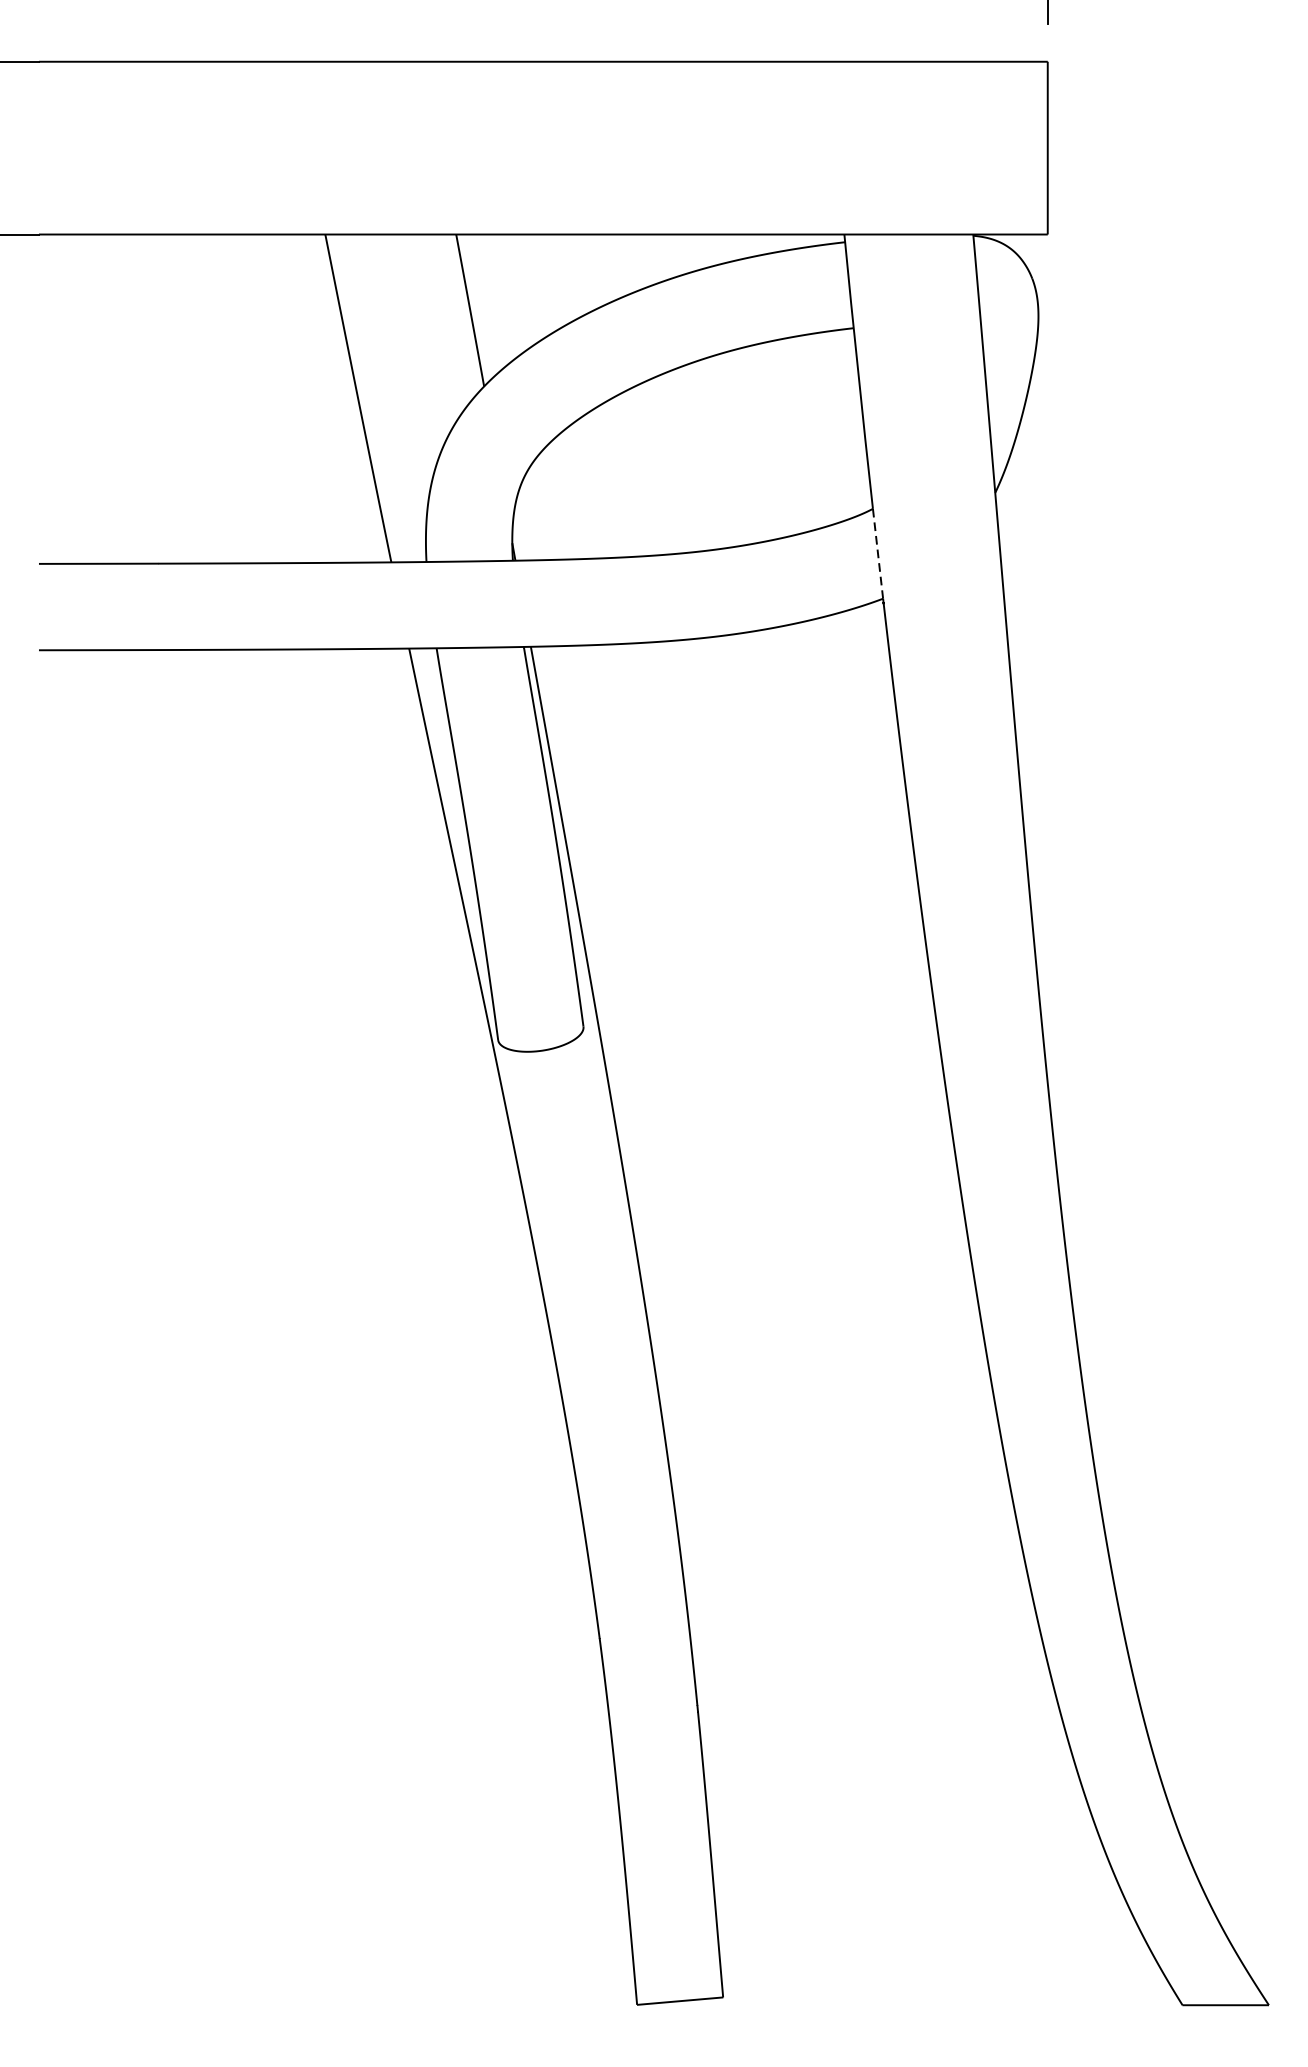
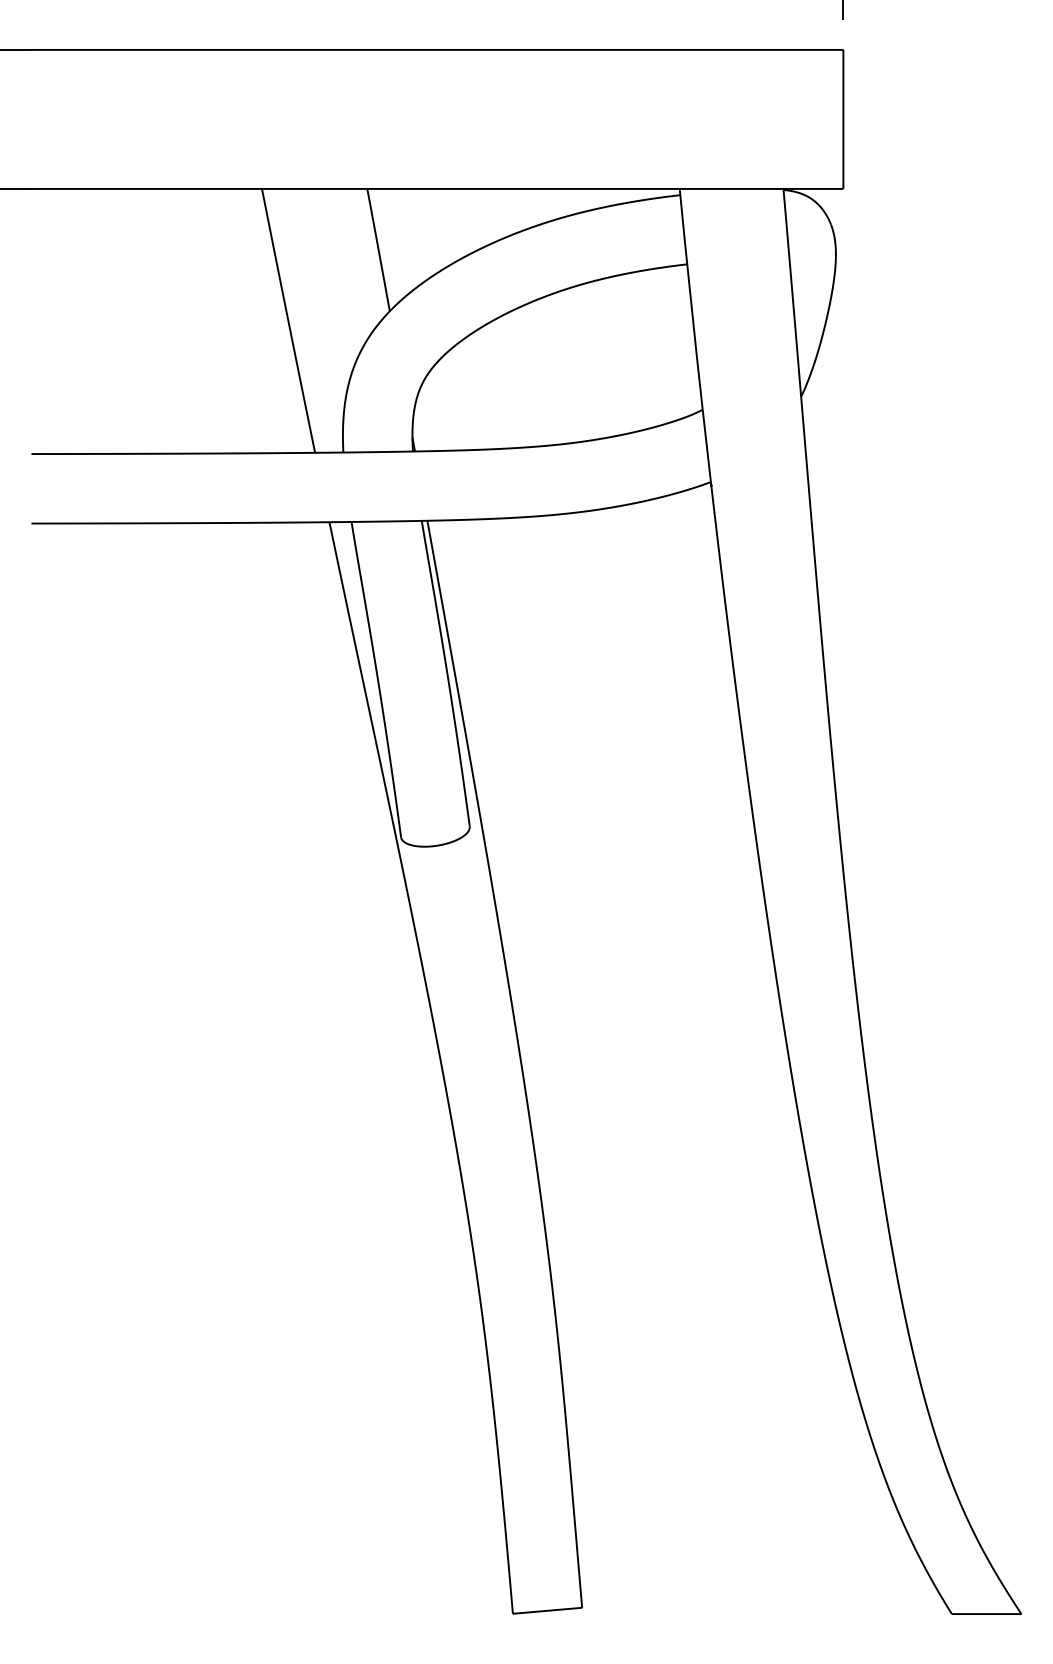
line: (877, 554) -> (706, 446), dashed -> solid

